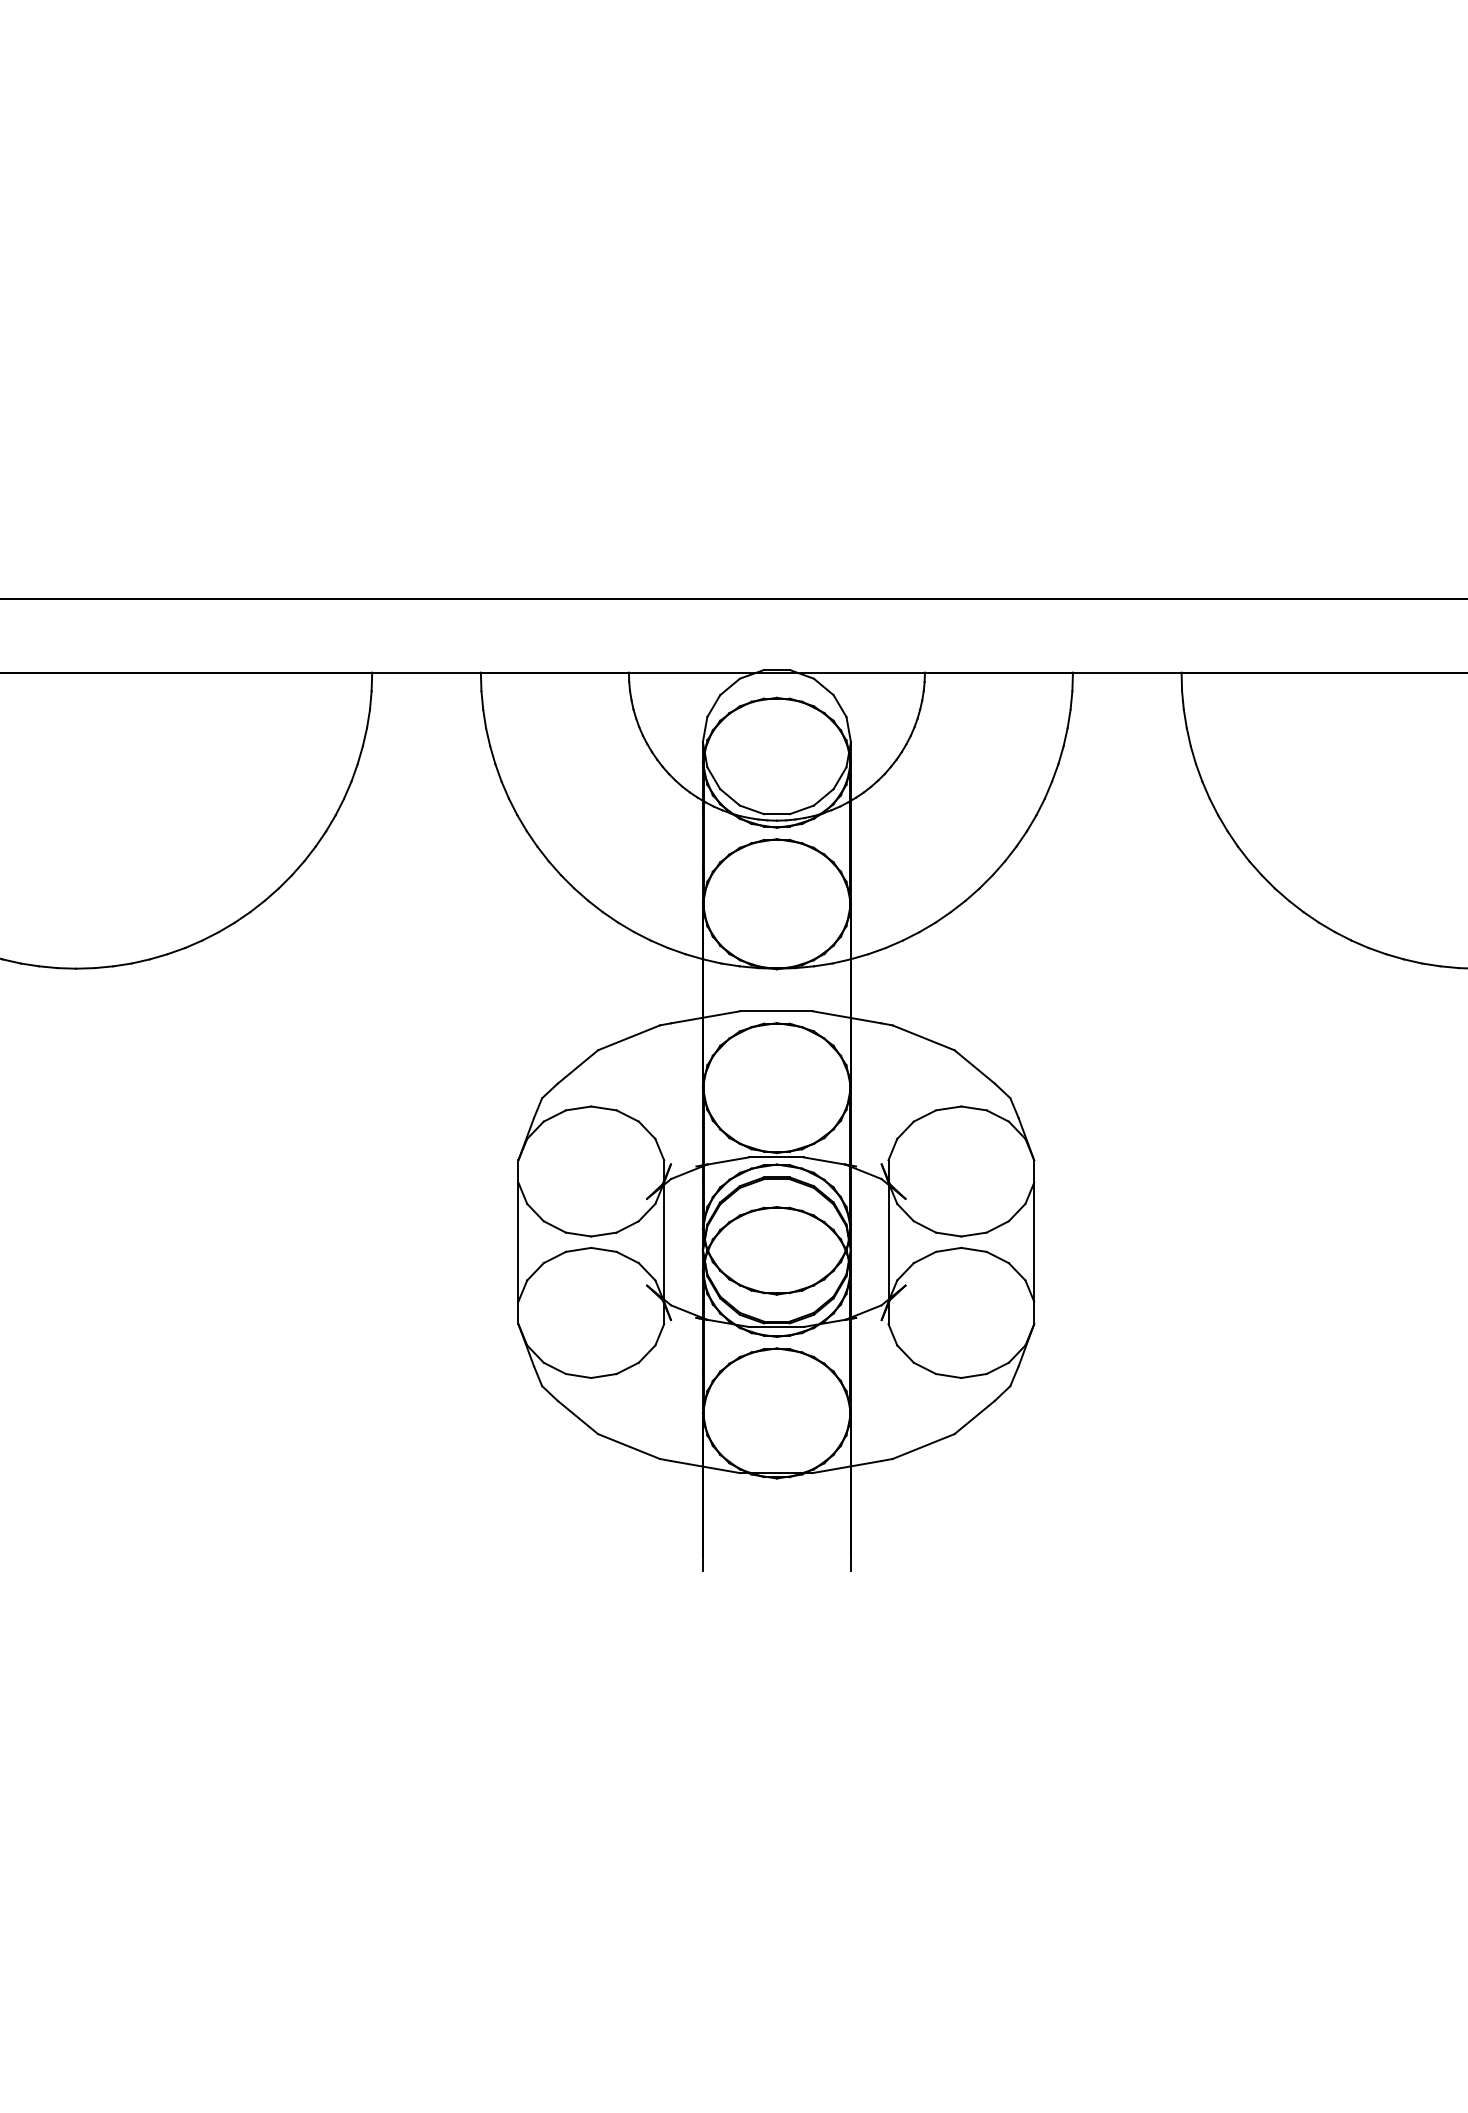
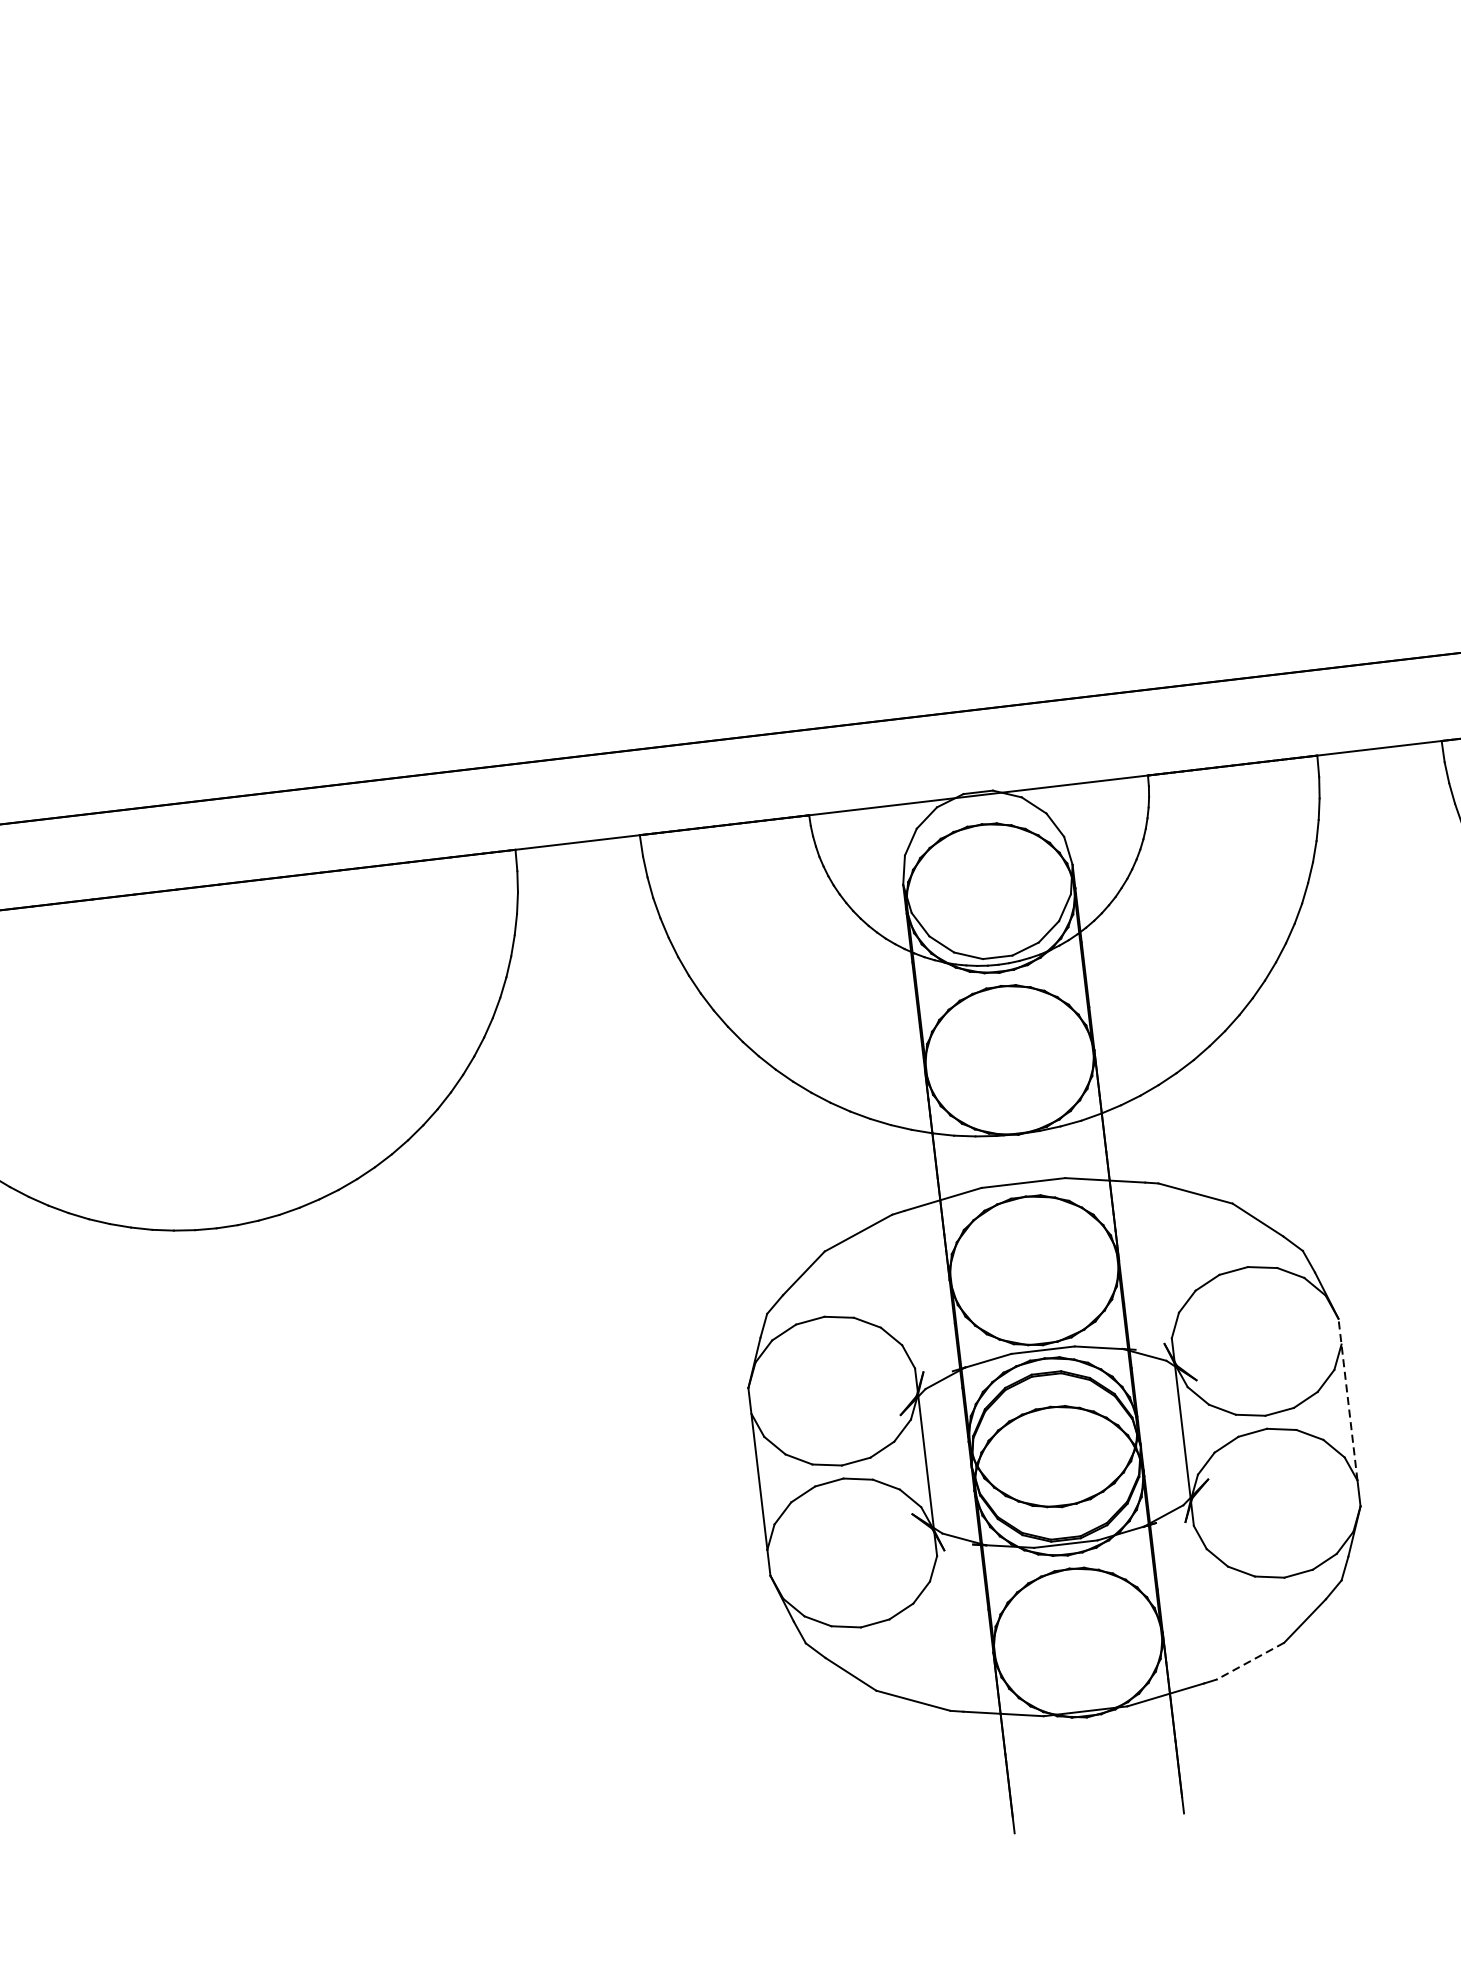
line: (1034, 1230) -> (1348, 1399), solid -> dashed
line: (923, 1446) -> (1250, 1661), solid -> dashed

